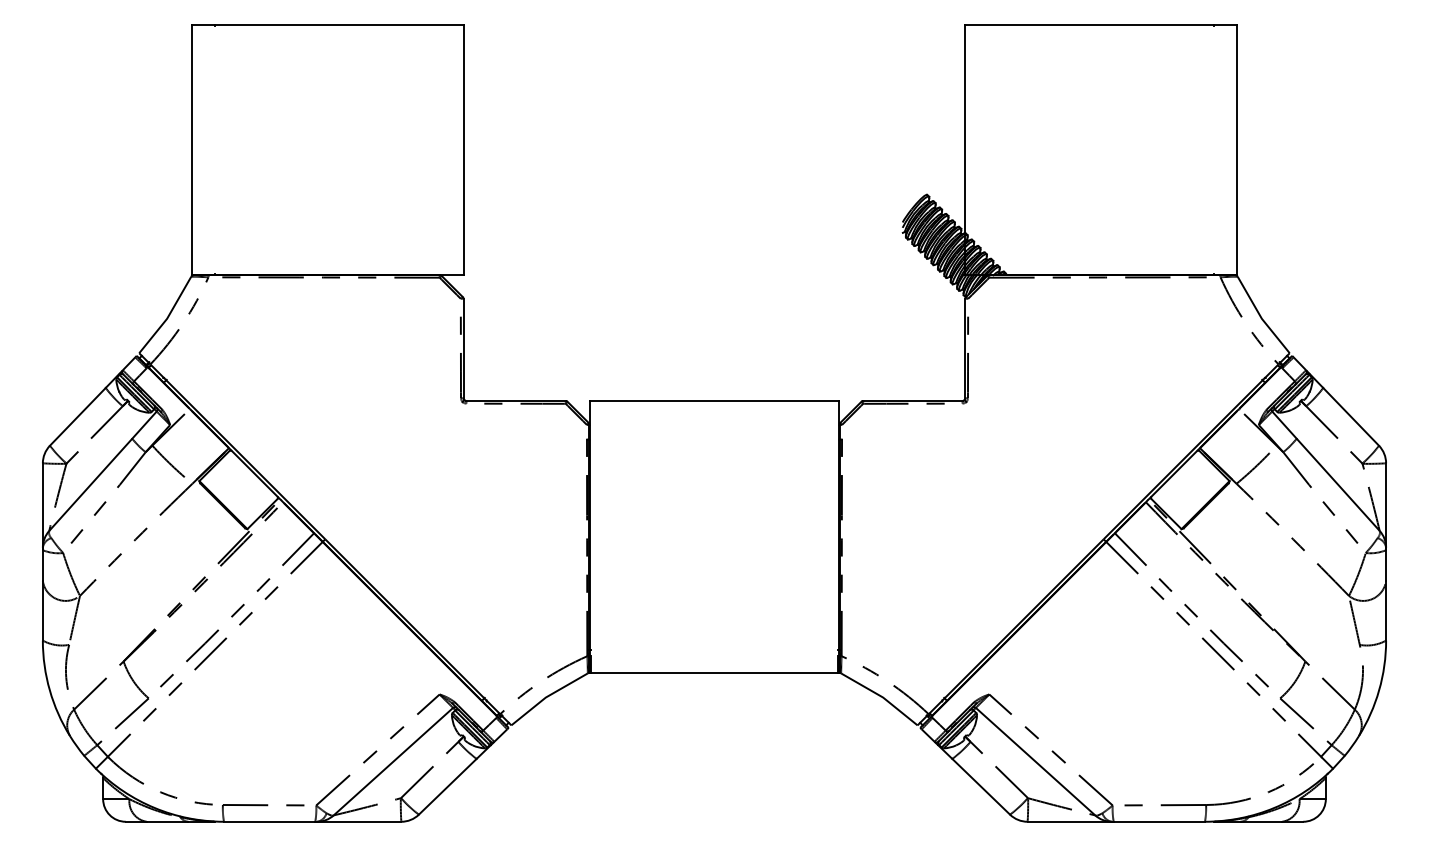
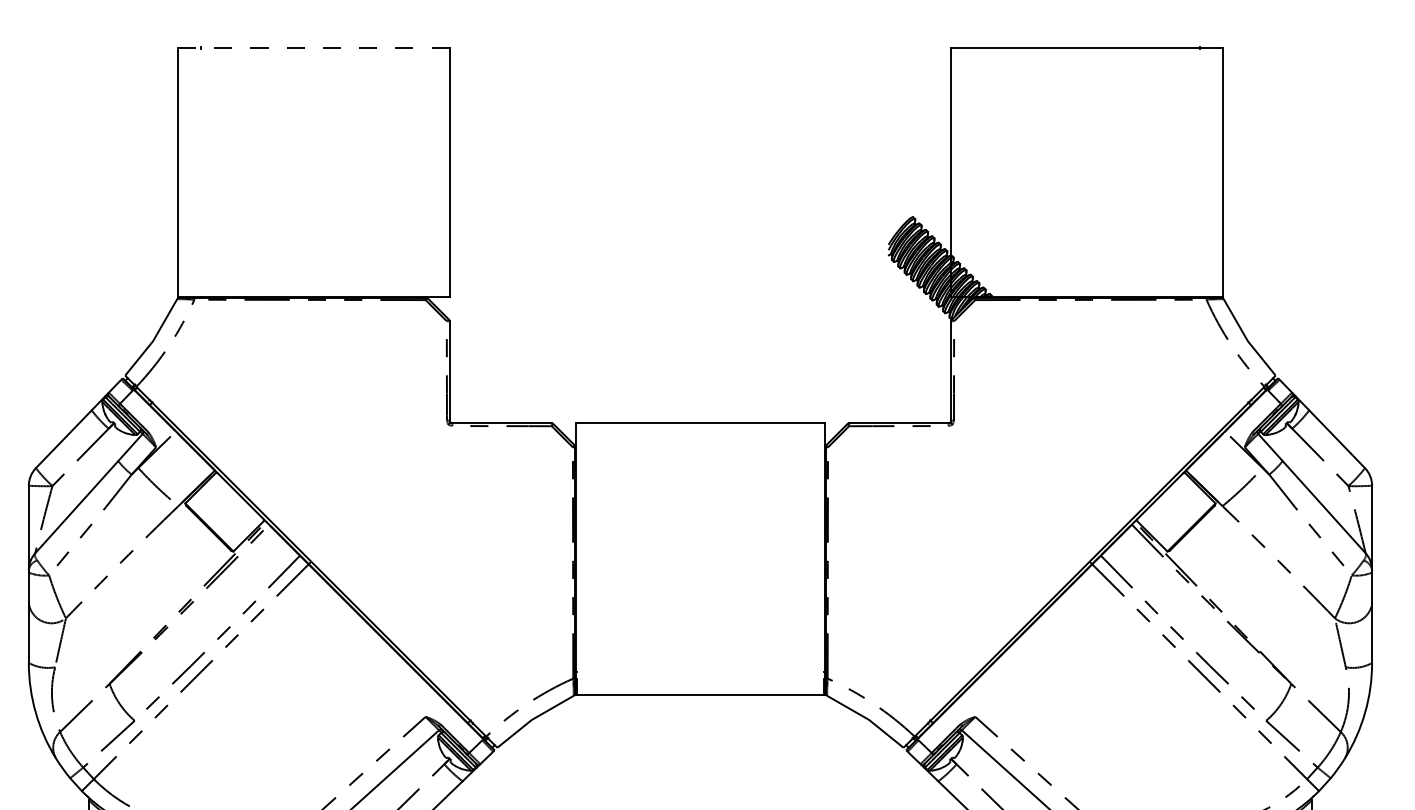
line: (327, 25) -> (313, 47), solid -> dashed

